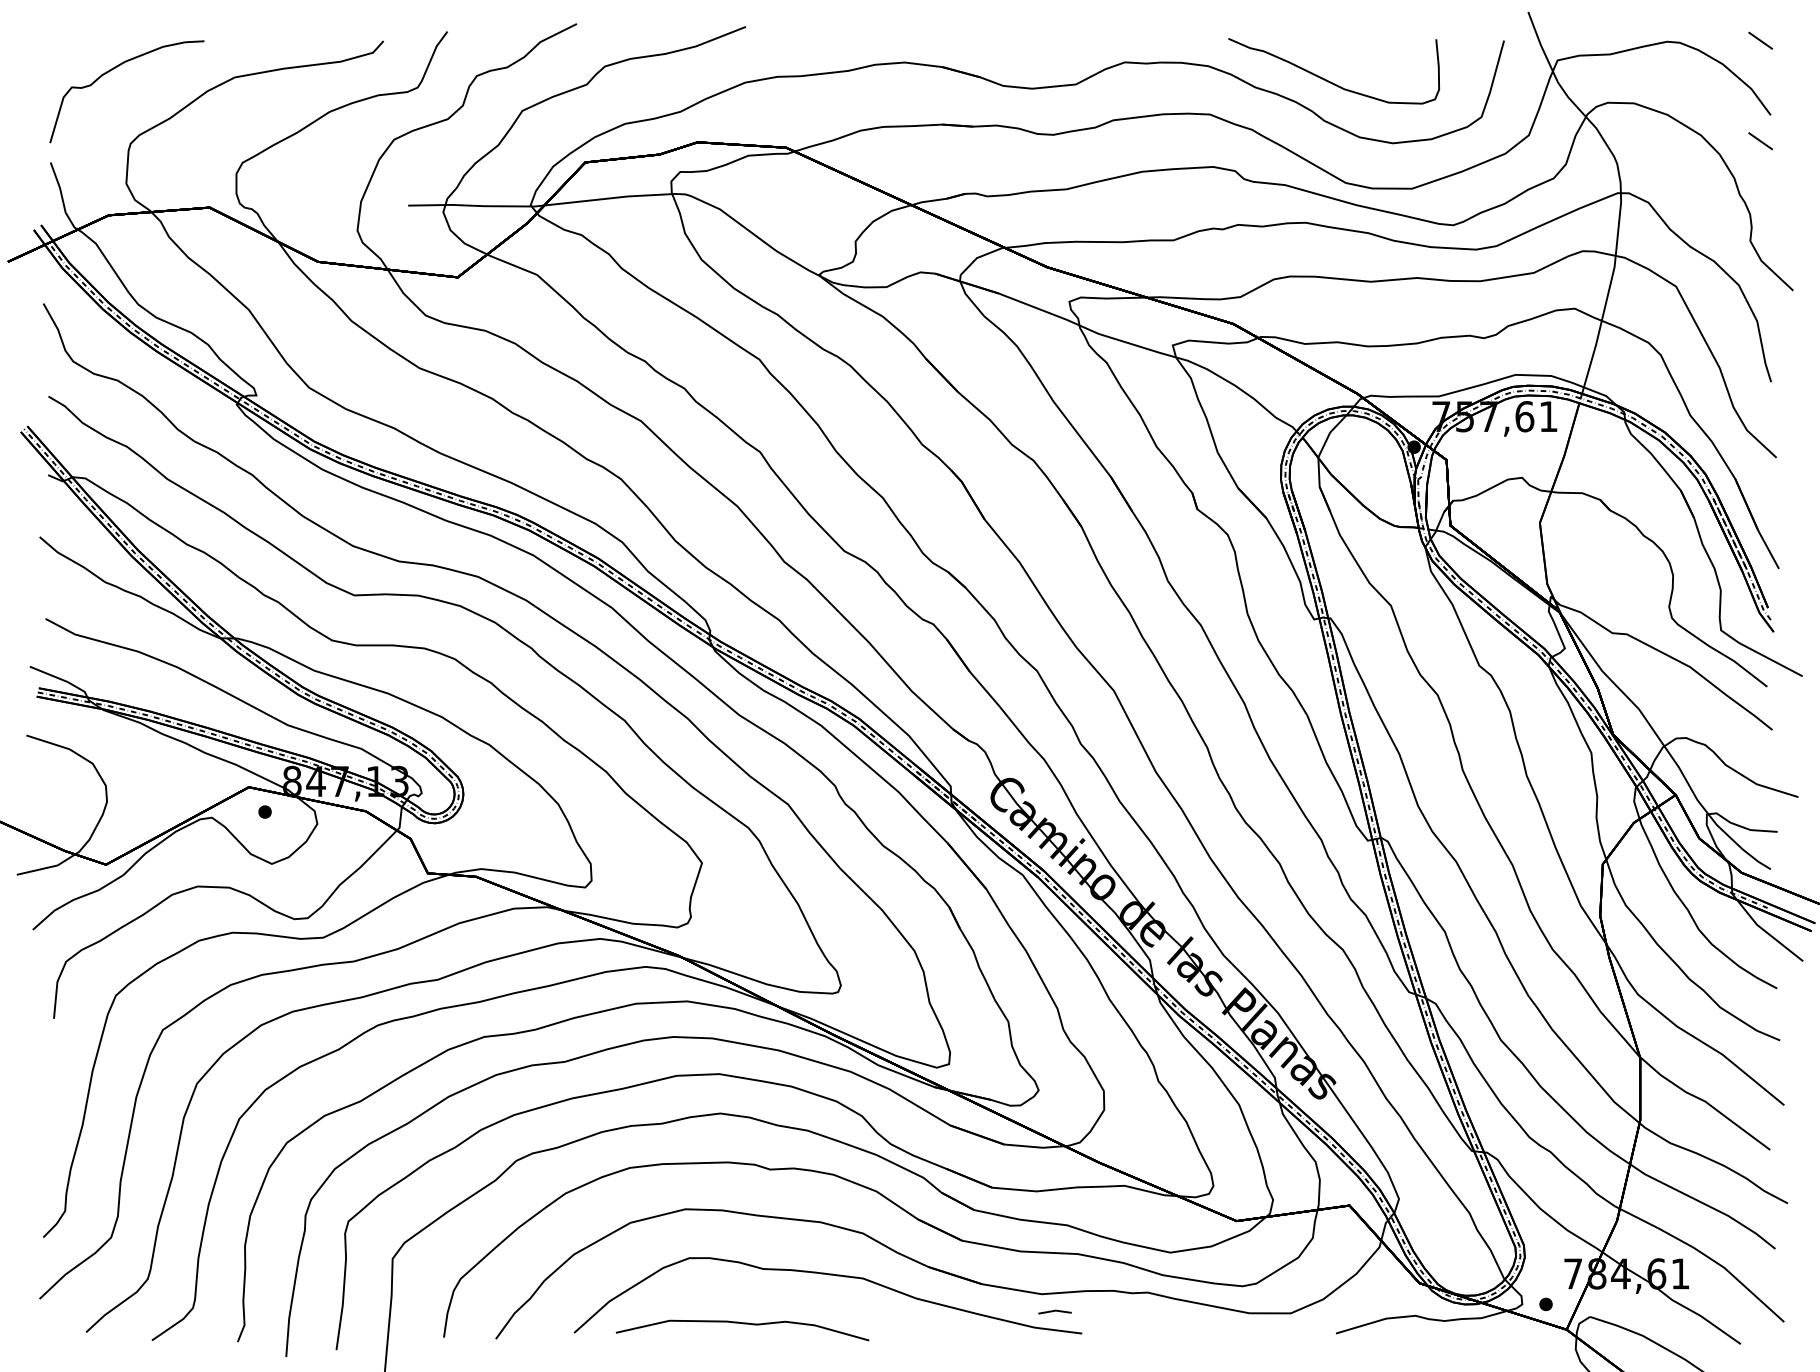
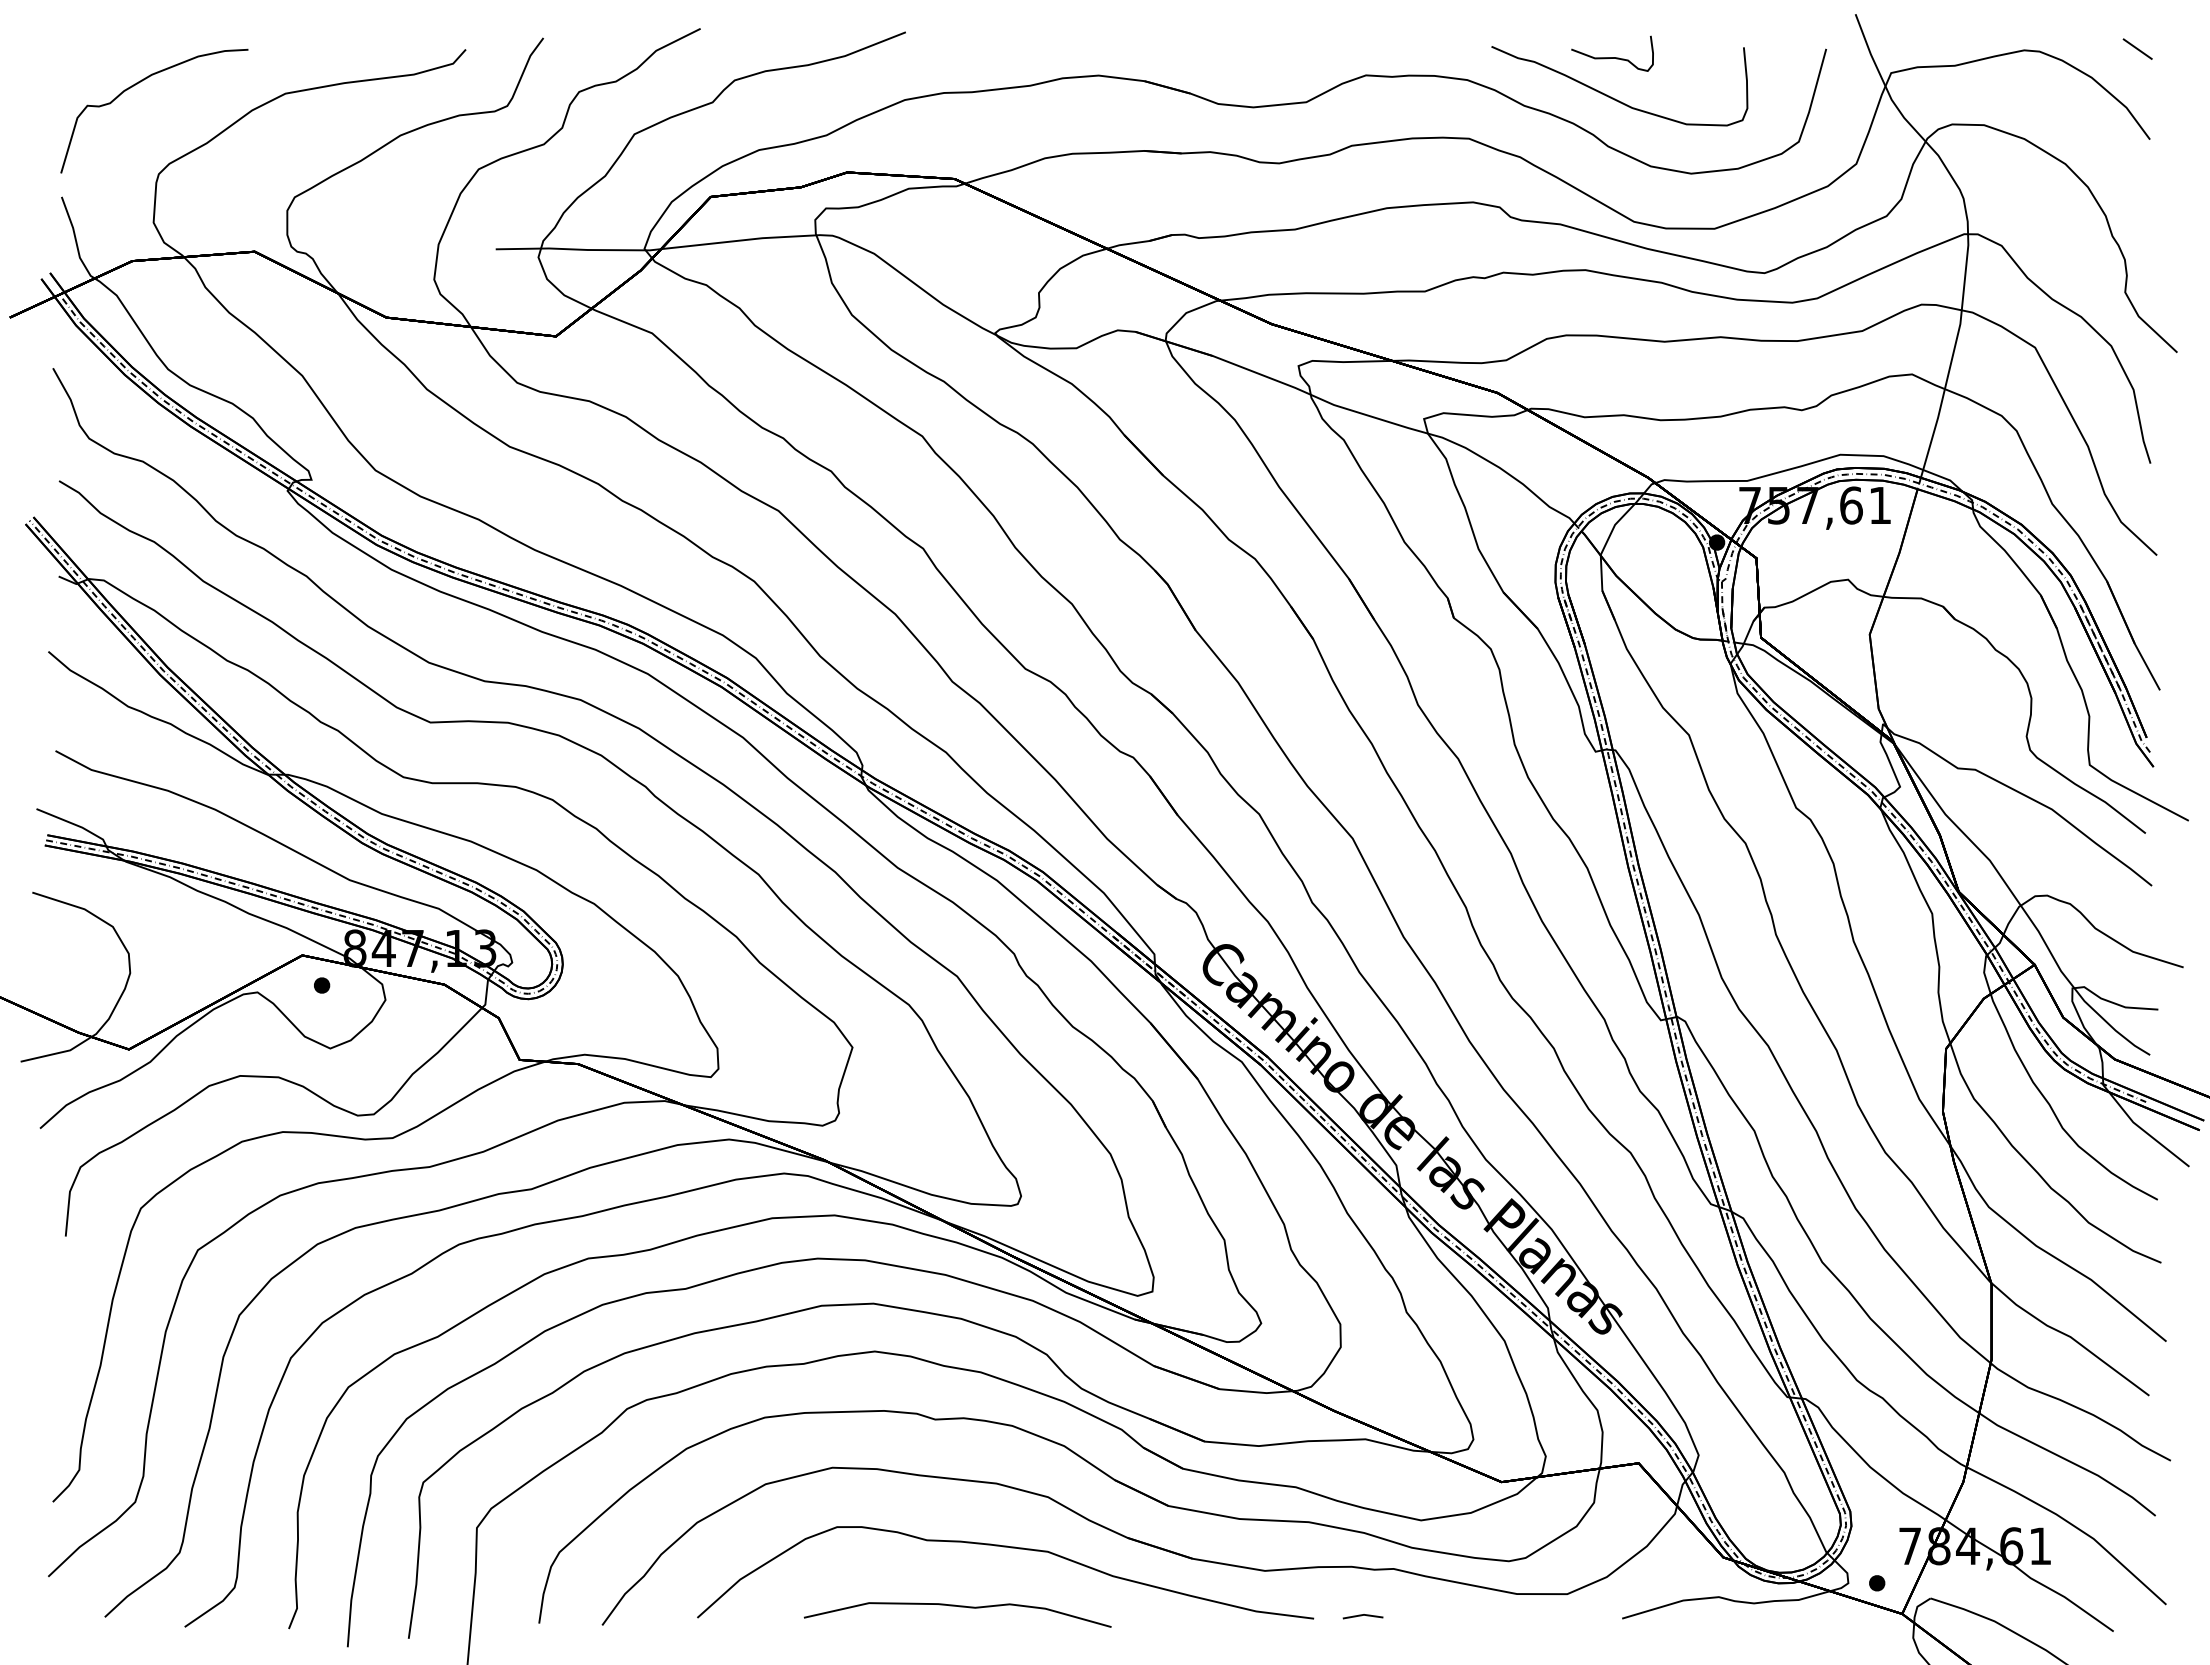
curve: (1328, 47) -> (1612, 57), added
line: (1760, 140) -> (2137, 170), removed
line: (1054, 1311) -> (1362, 1615), moved
curve: (744, 1324) -> (959, 1607), moved

